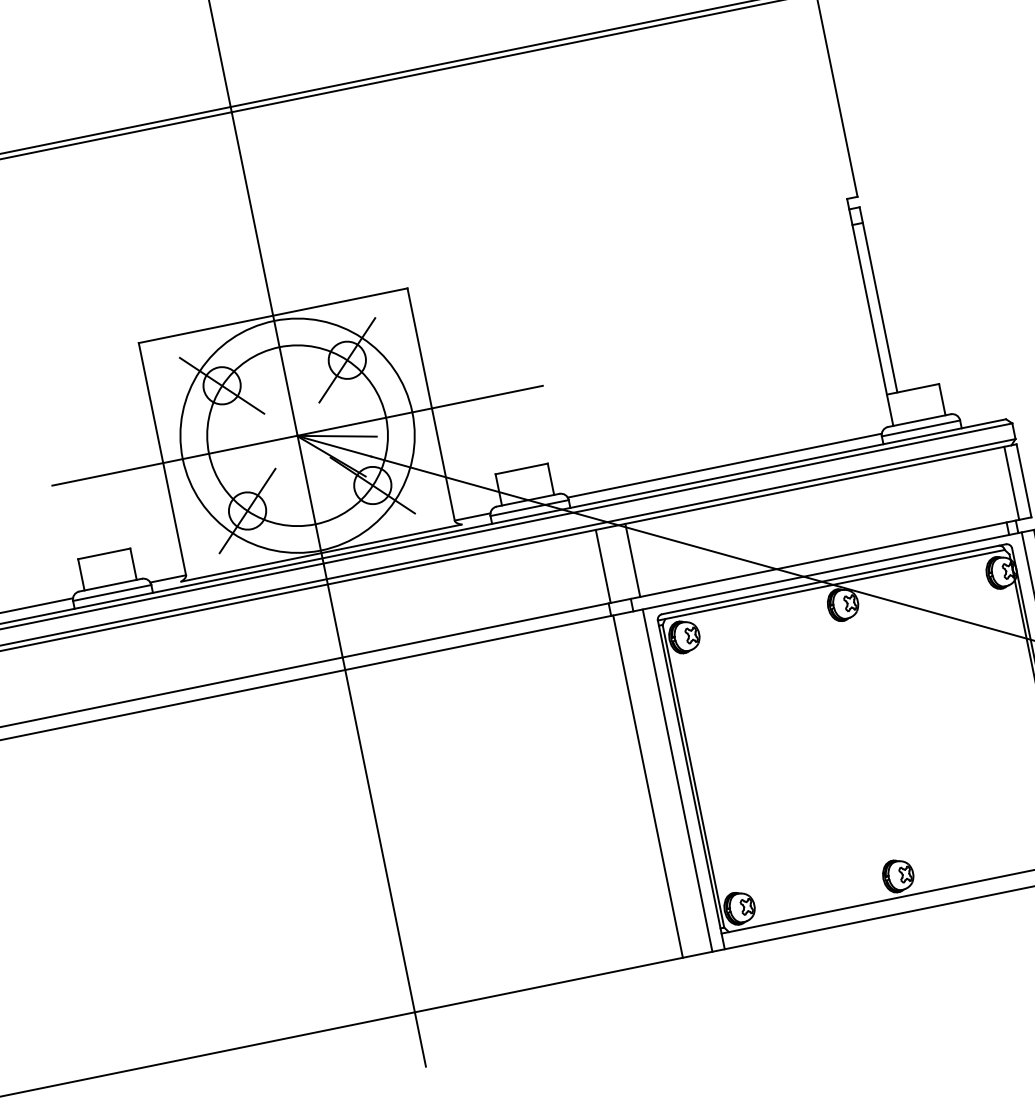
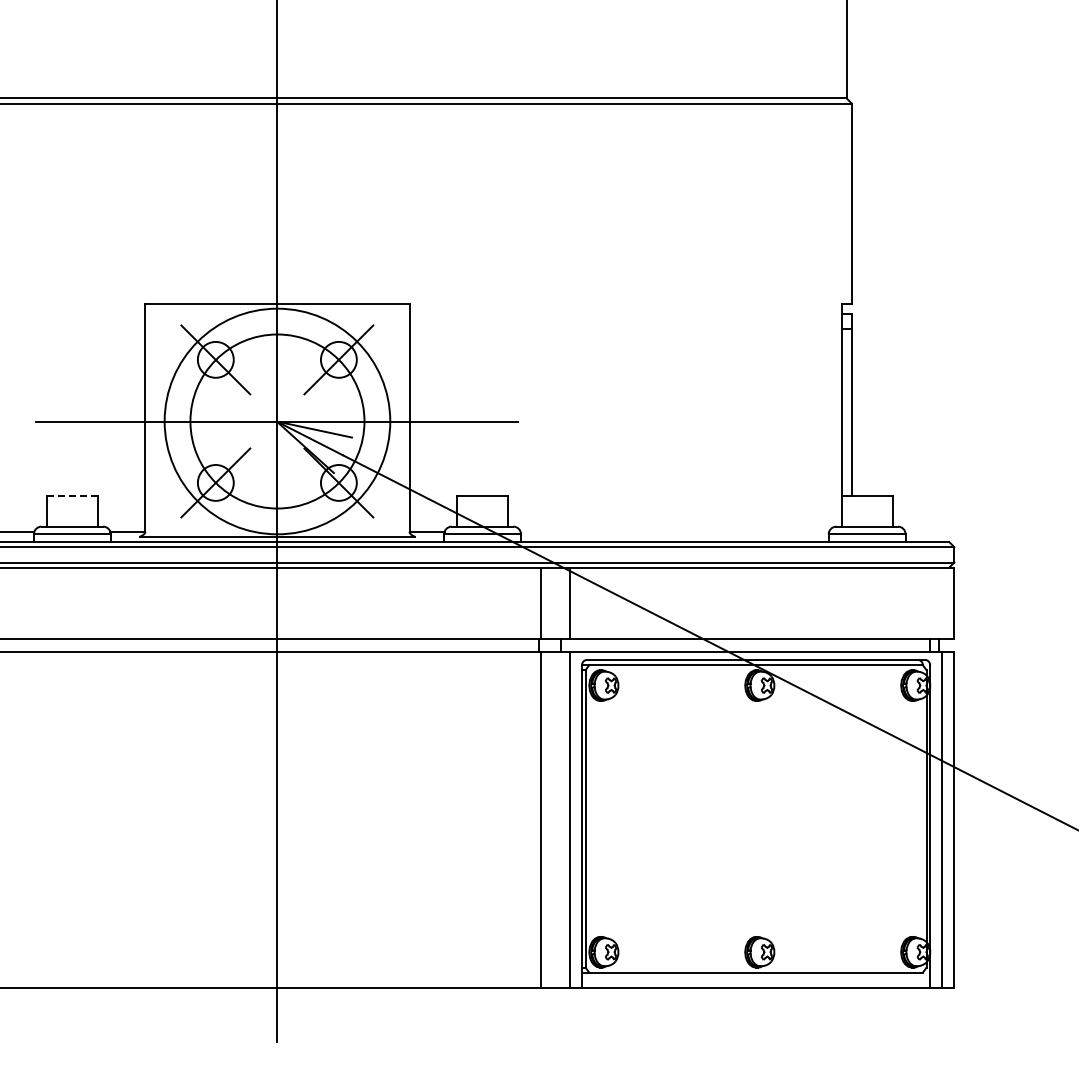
line: (724, 465) -> (674, 531), removed
line: (1011, 483) -> (942, 603), removed
line: (104, 553) -> (72, 495), solid -> dashed

